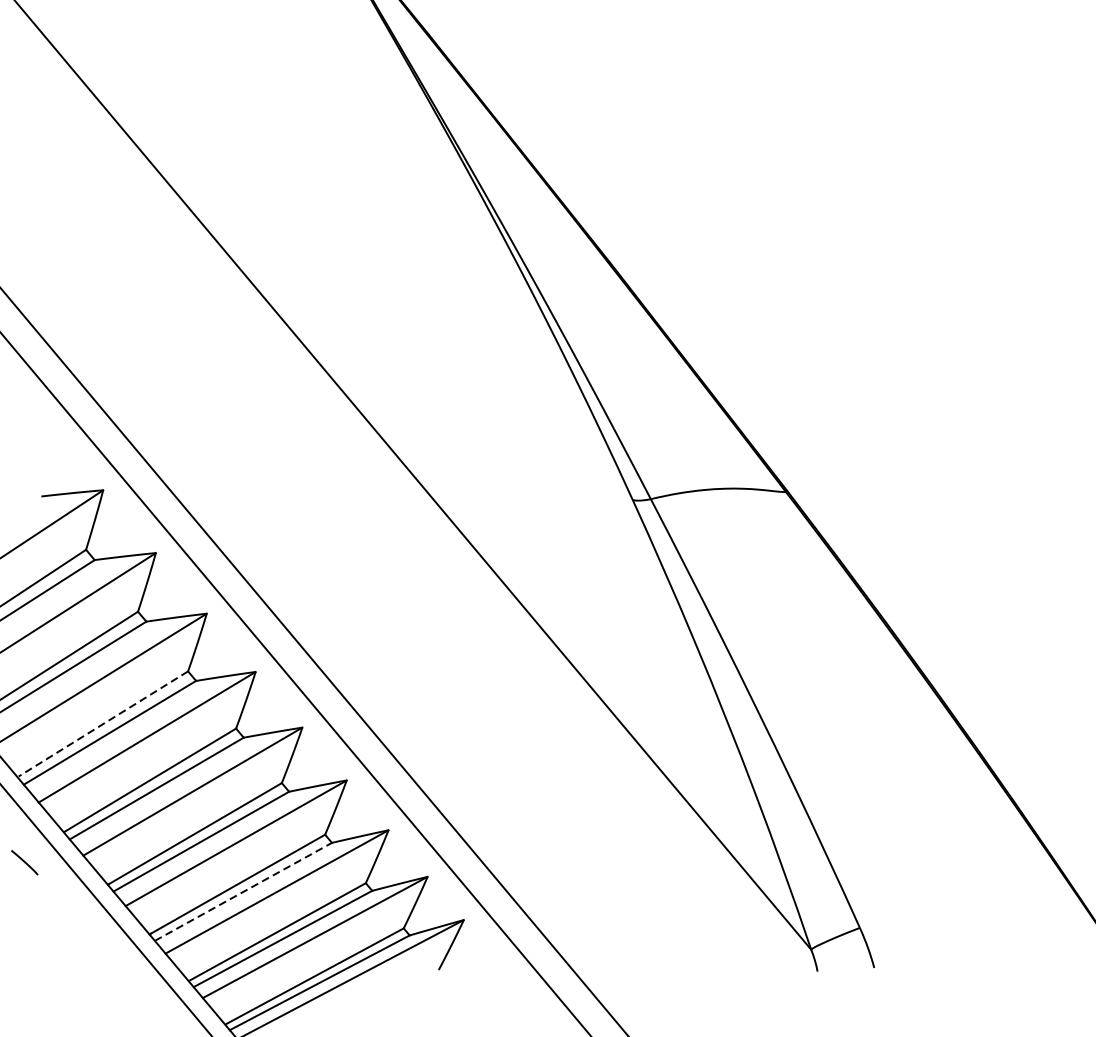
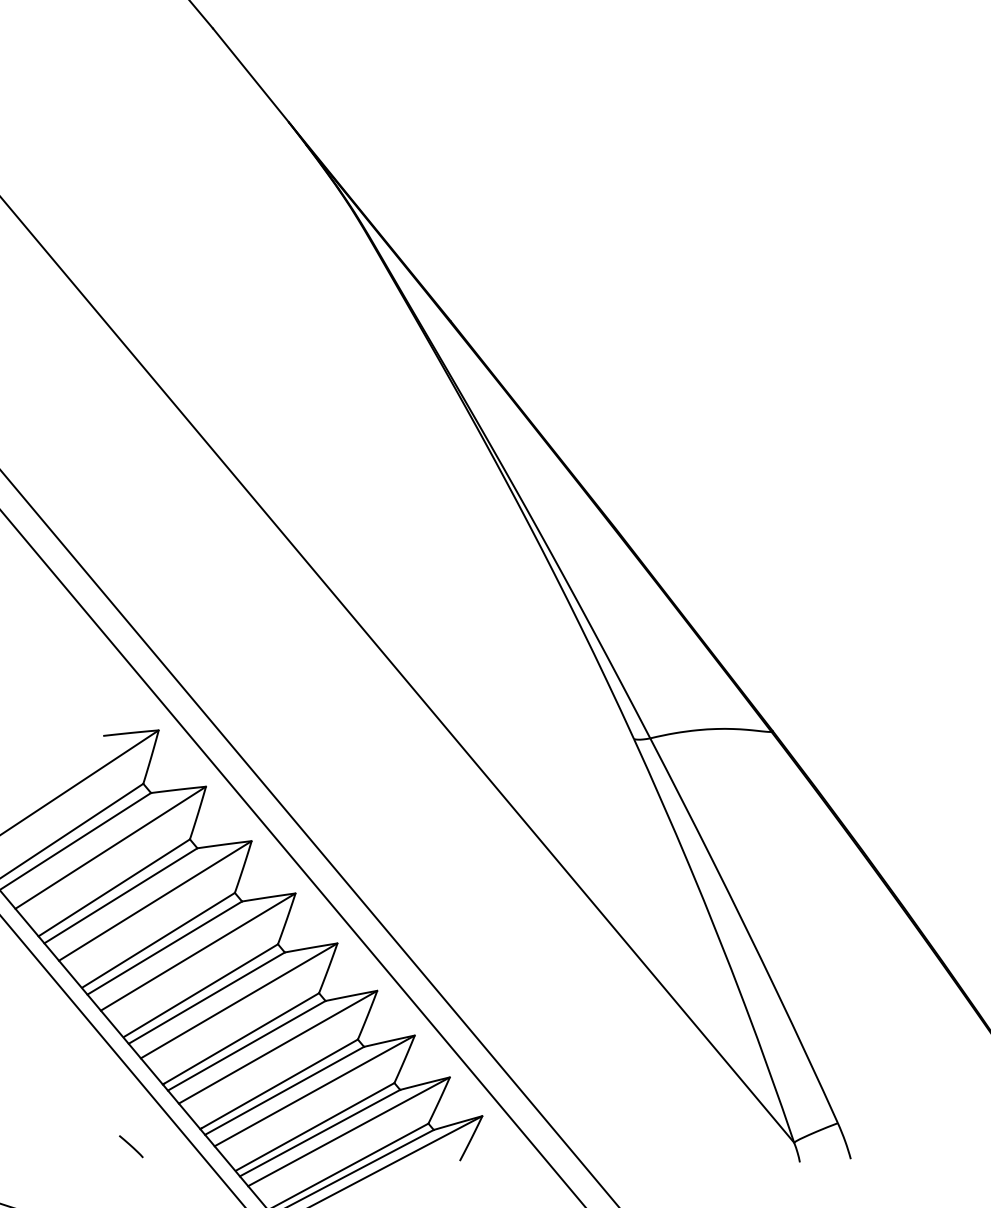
line: (102, 724) -> (158, 940), dashed -> solid
line: (24, 862) -> (131, 1146), moved
line: (243, 891) -> (284, 1090), dashed -> solid

